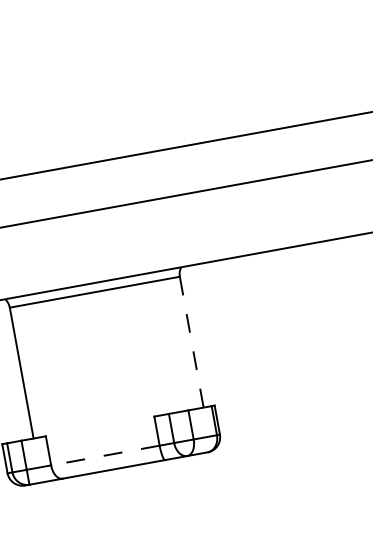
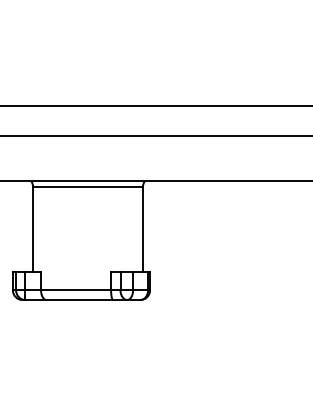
line: (191, 342) -> (142, 229), dashed -> solid
line: (104, 455) -> (75, 290), dashed -> solid

